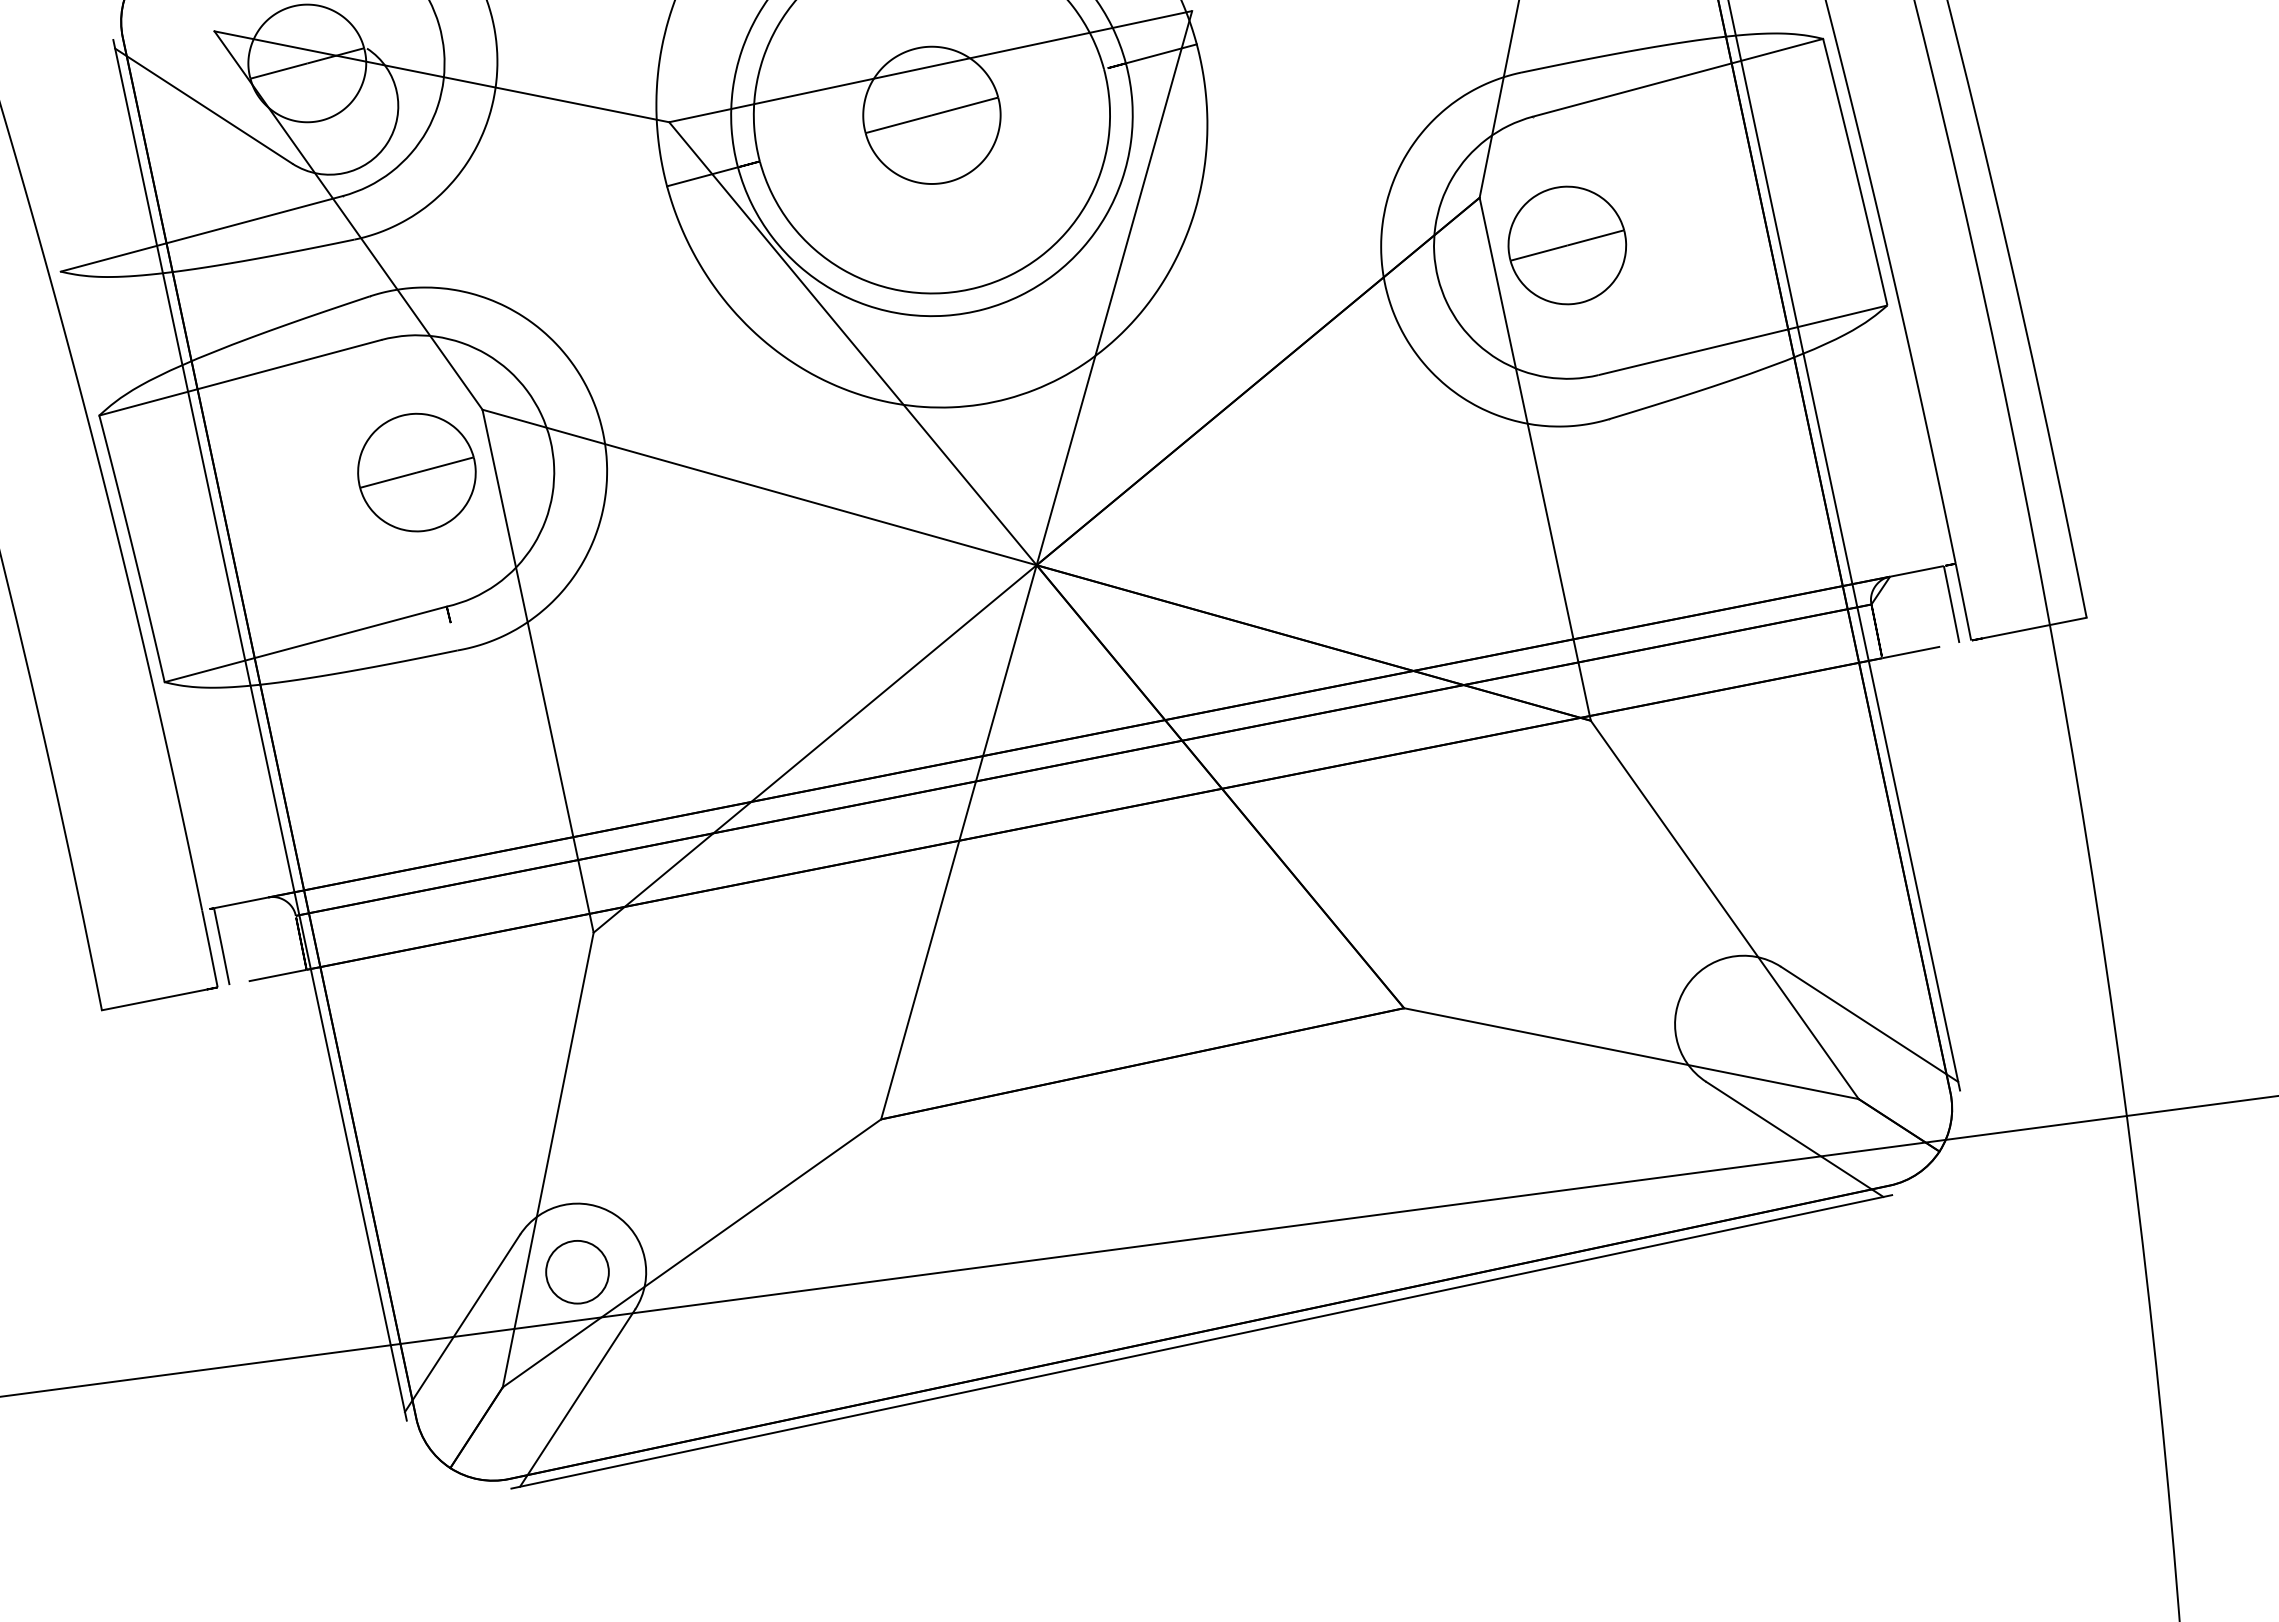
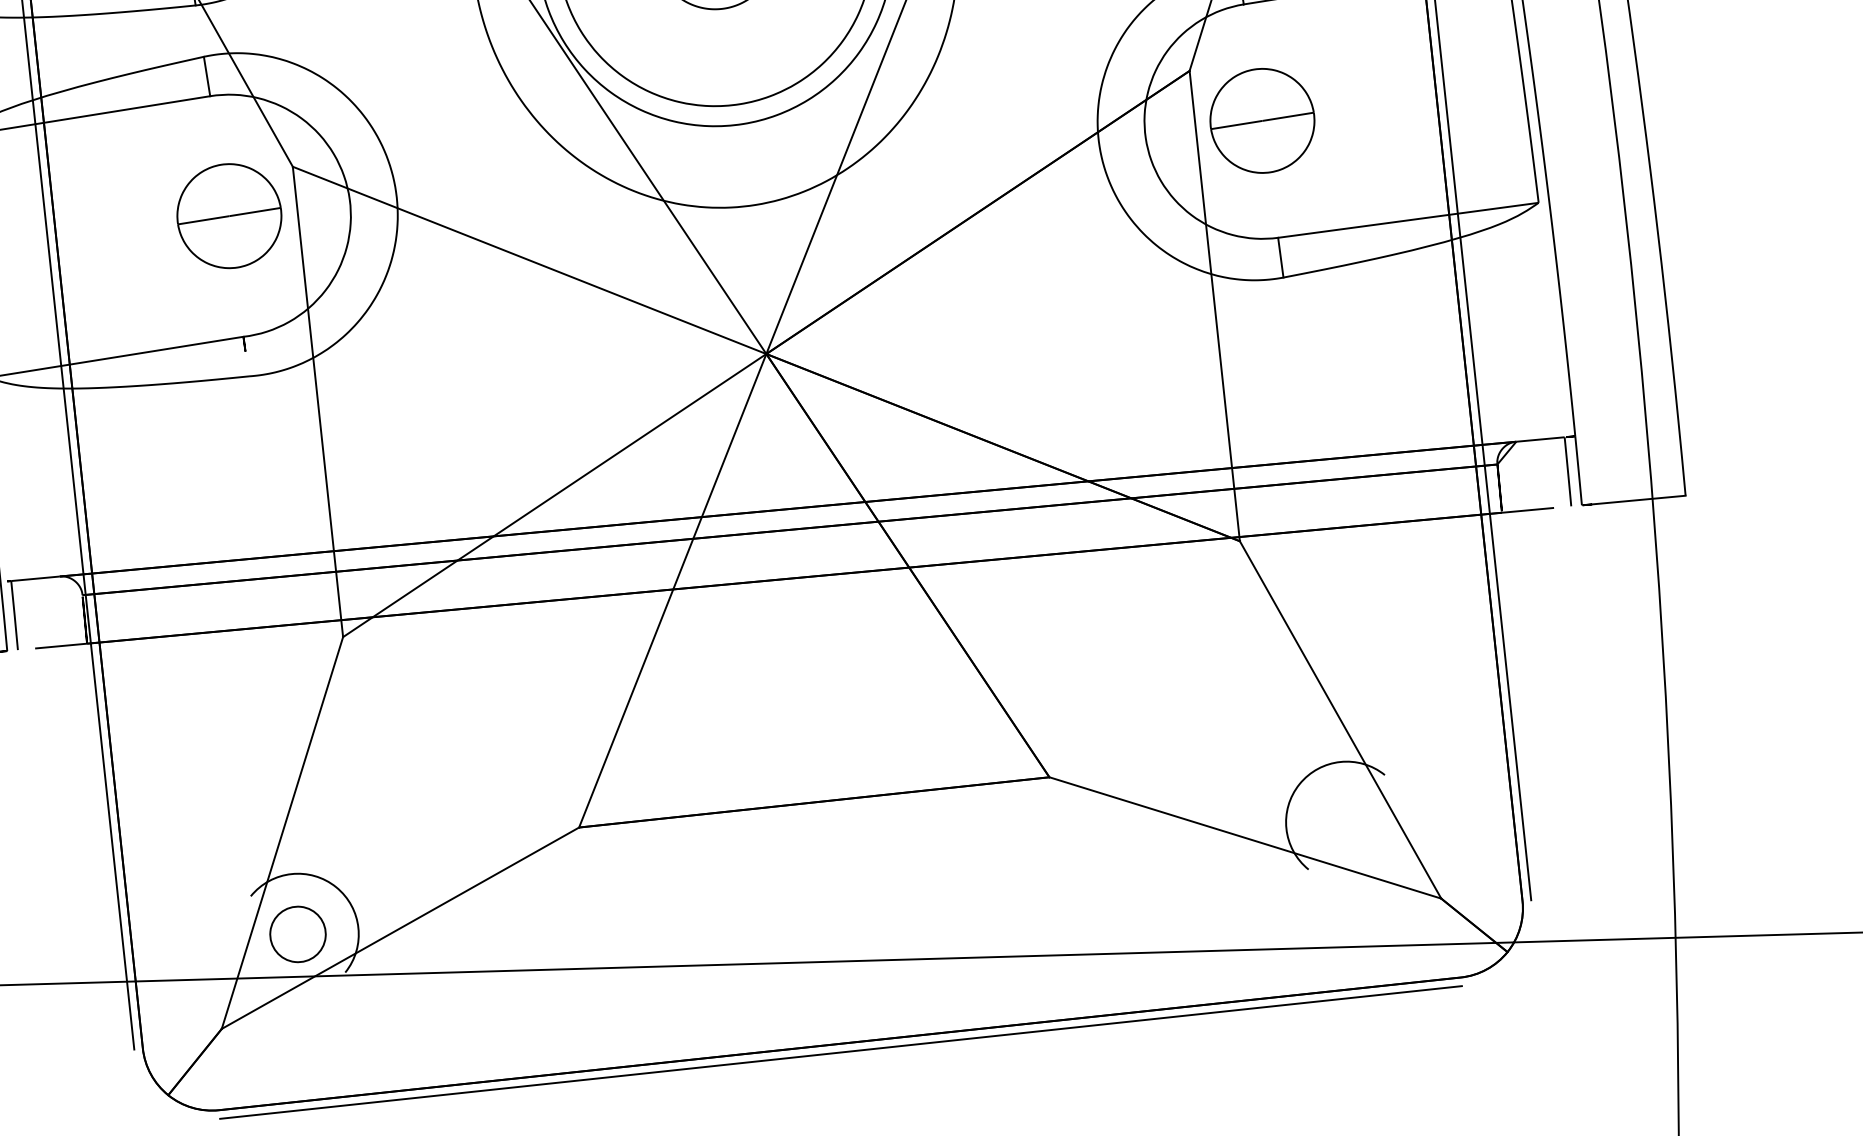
line: (1869, 1023) -> (1457, 833), removed
line: (1794, 1138) -> (1381, 927), removed
line: (462, 1323) -> (192, 969), removed
line: (577, 1397) -> (286, 1044), removed

